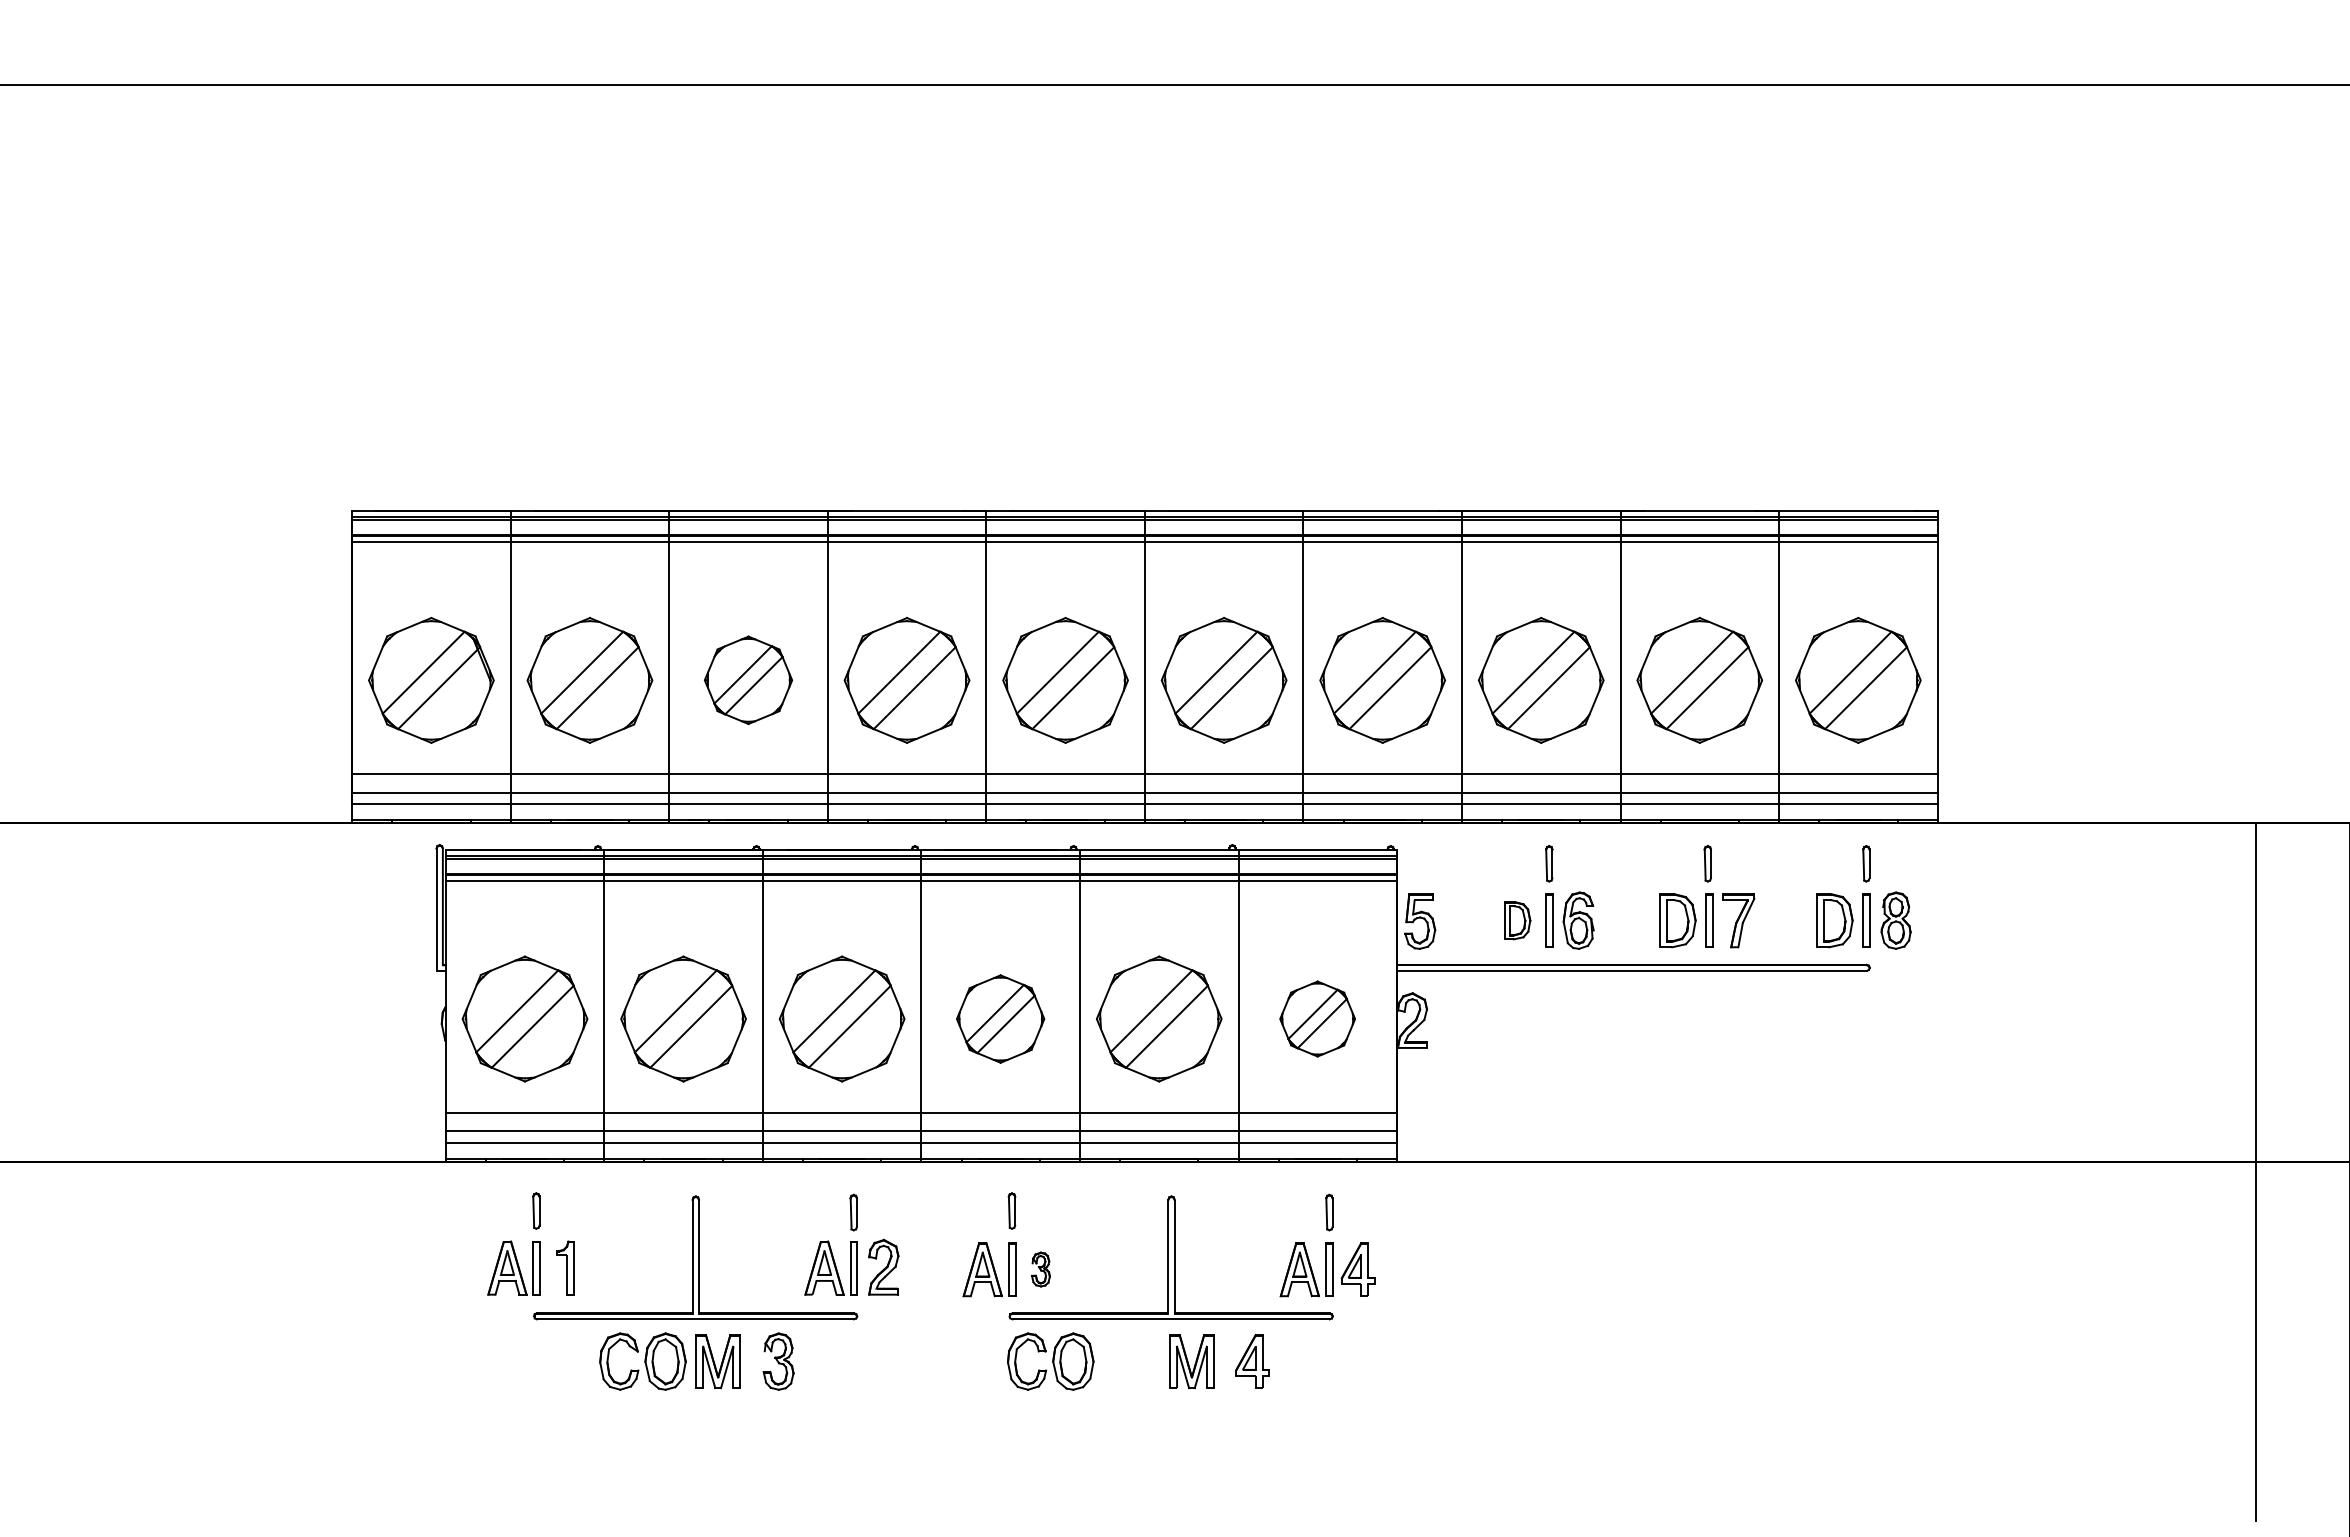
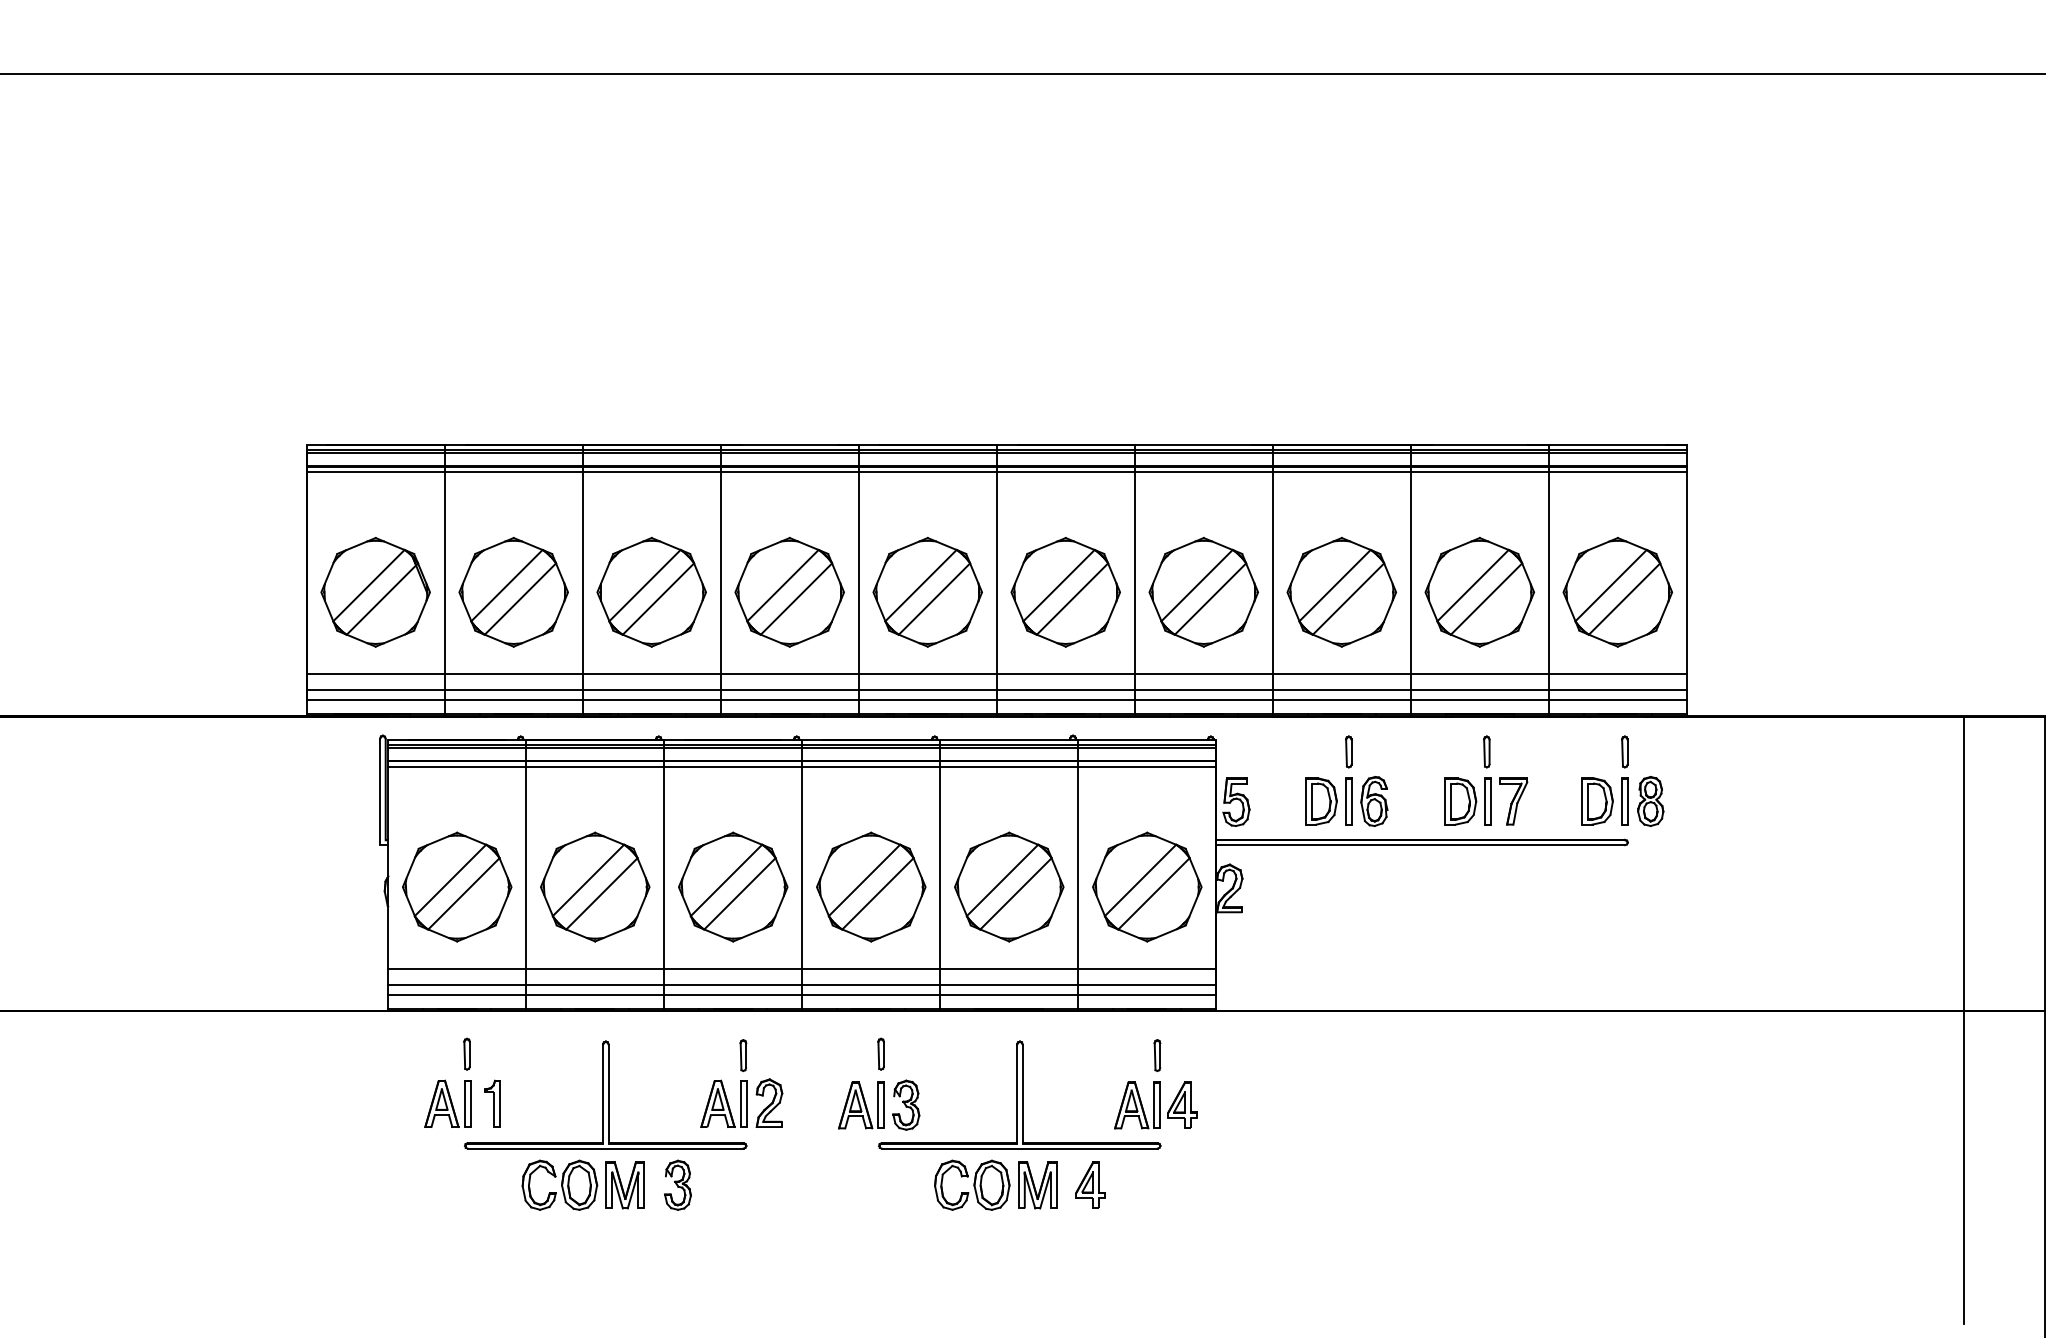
part: (748, 679) -> (651, 591), size x1.43
part: (1517, 920) -> (1321, 801), size x1.43
part: (1000, 1018) -> (871, 886), size x1.43
part: (1317, 1018) -> (1147, 886), size x1.67
part: (1040, 1269) -> (905, 1105), size x1.67
part: (1050, 1361) -> (972, 1185), moved

